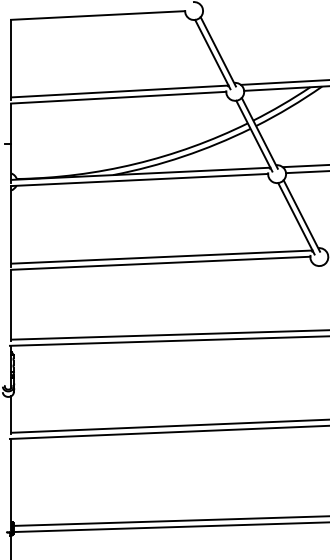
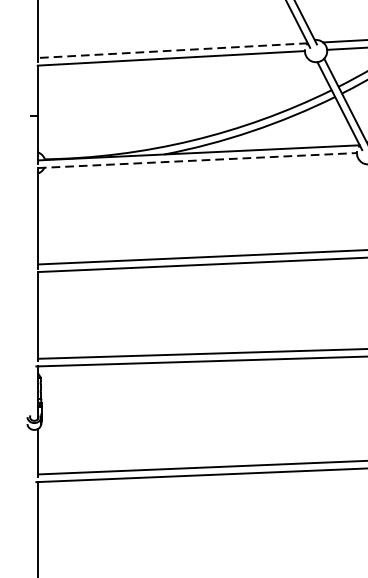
line: (120, 91) -> (173, 50), solid -> dashed
line: (139, 180) -> (197, 161), solid -> dashed

